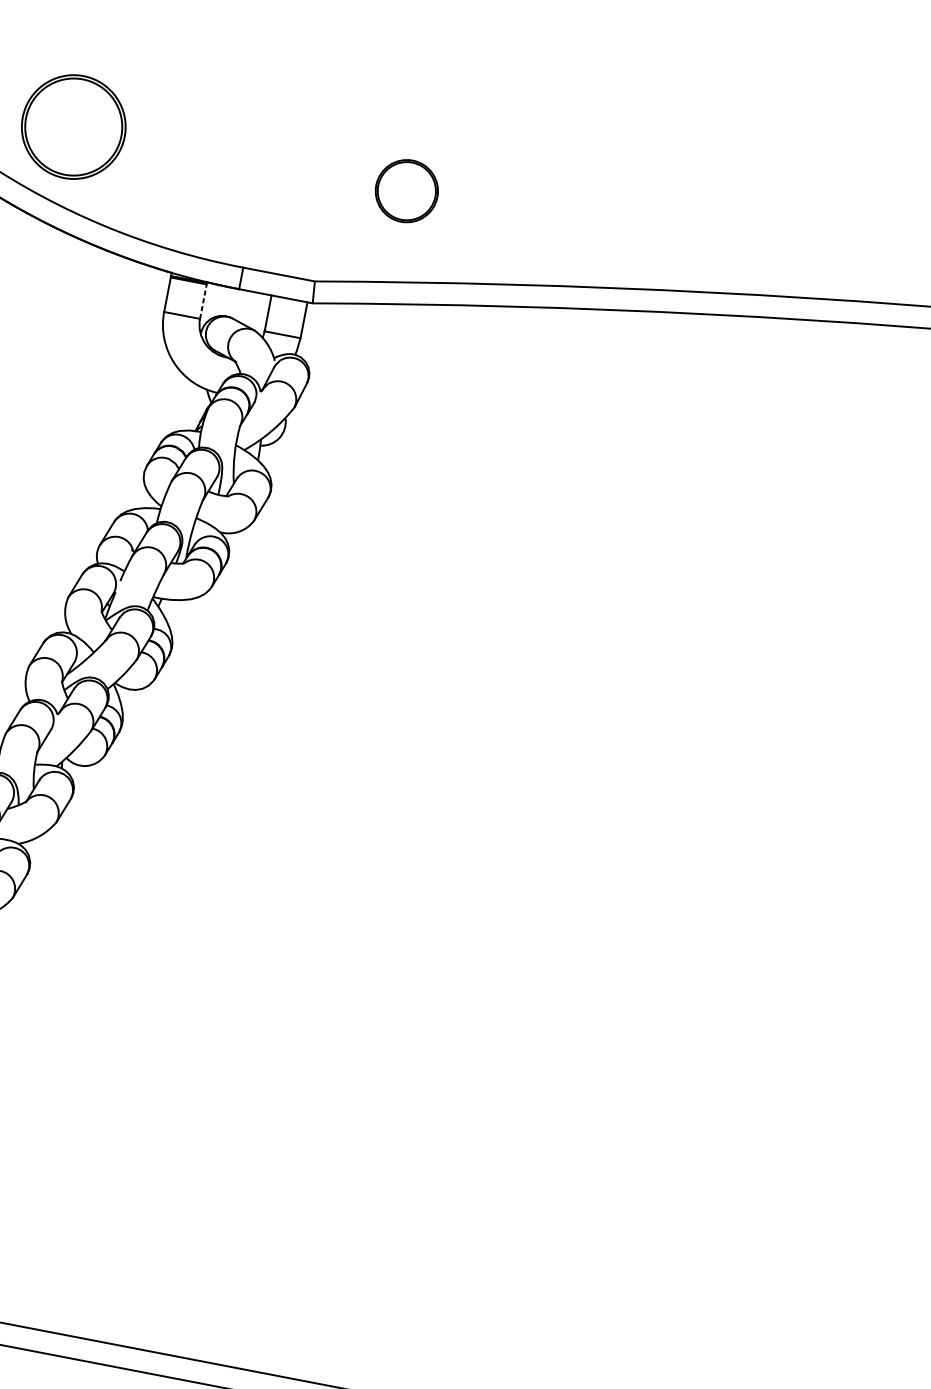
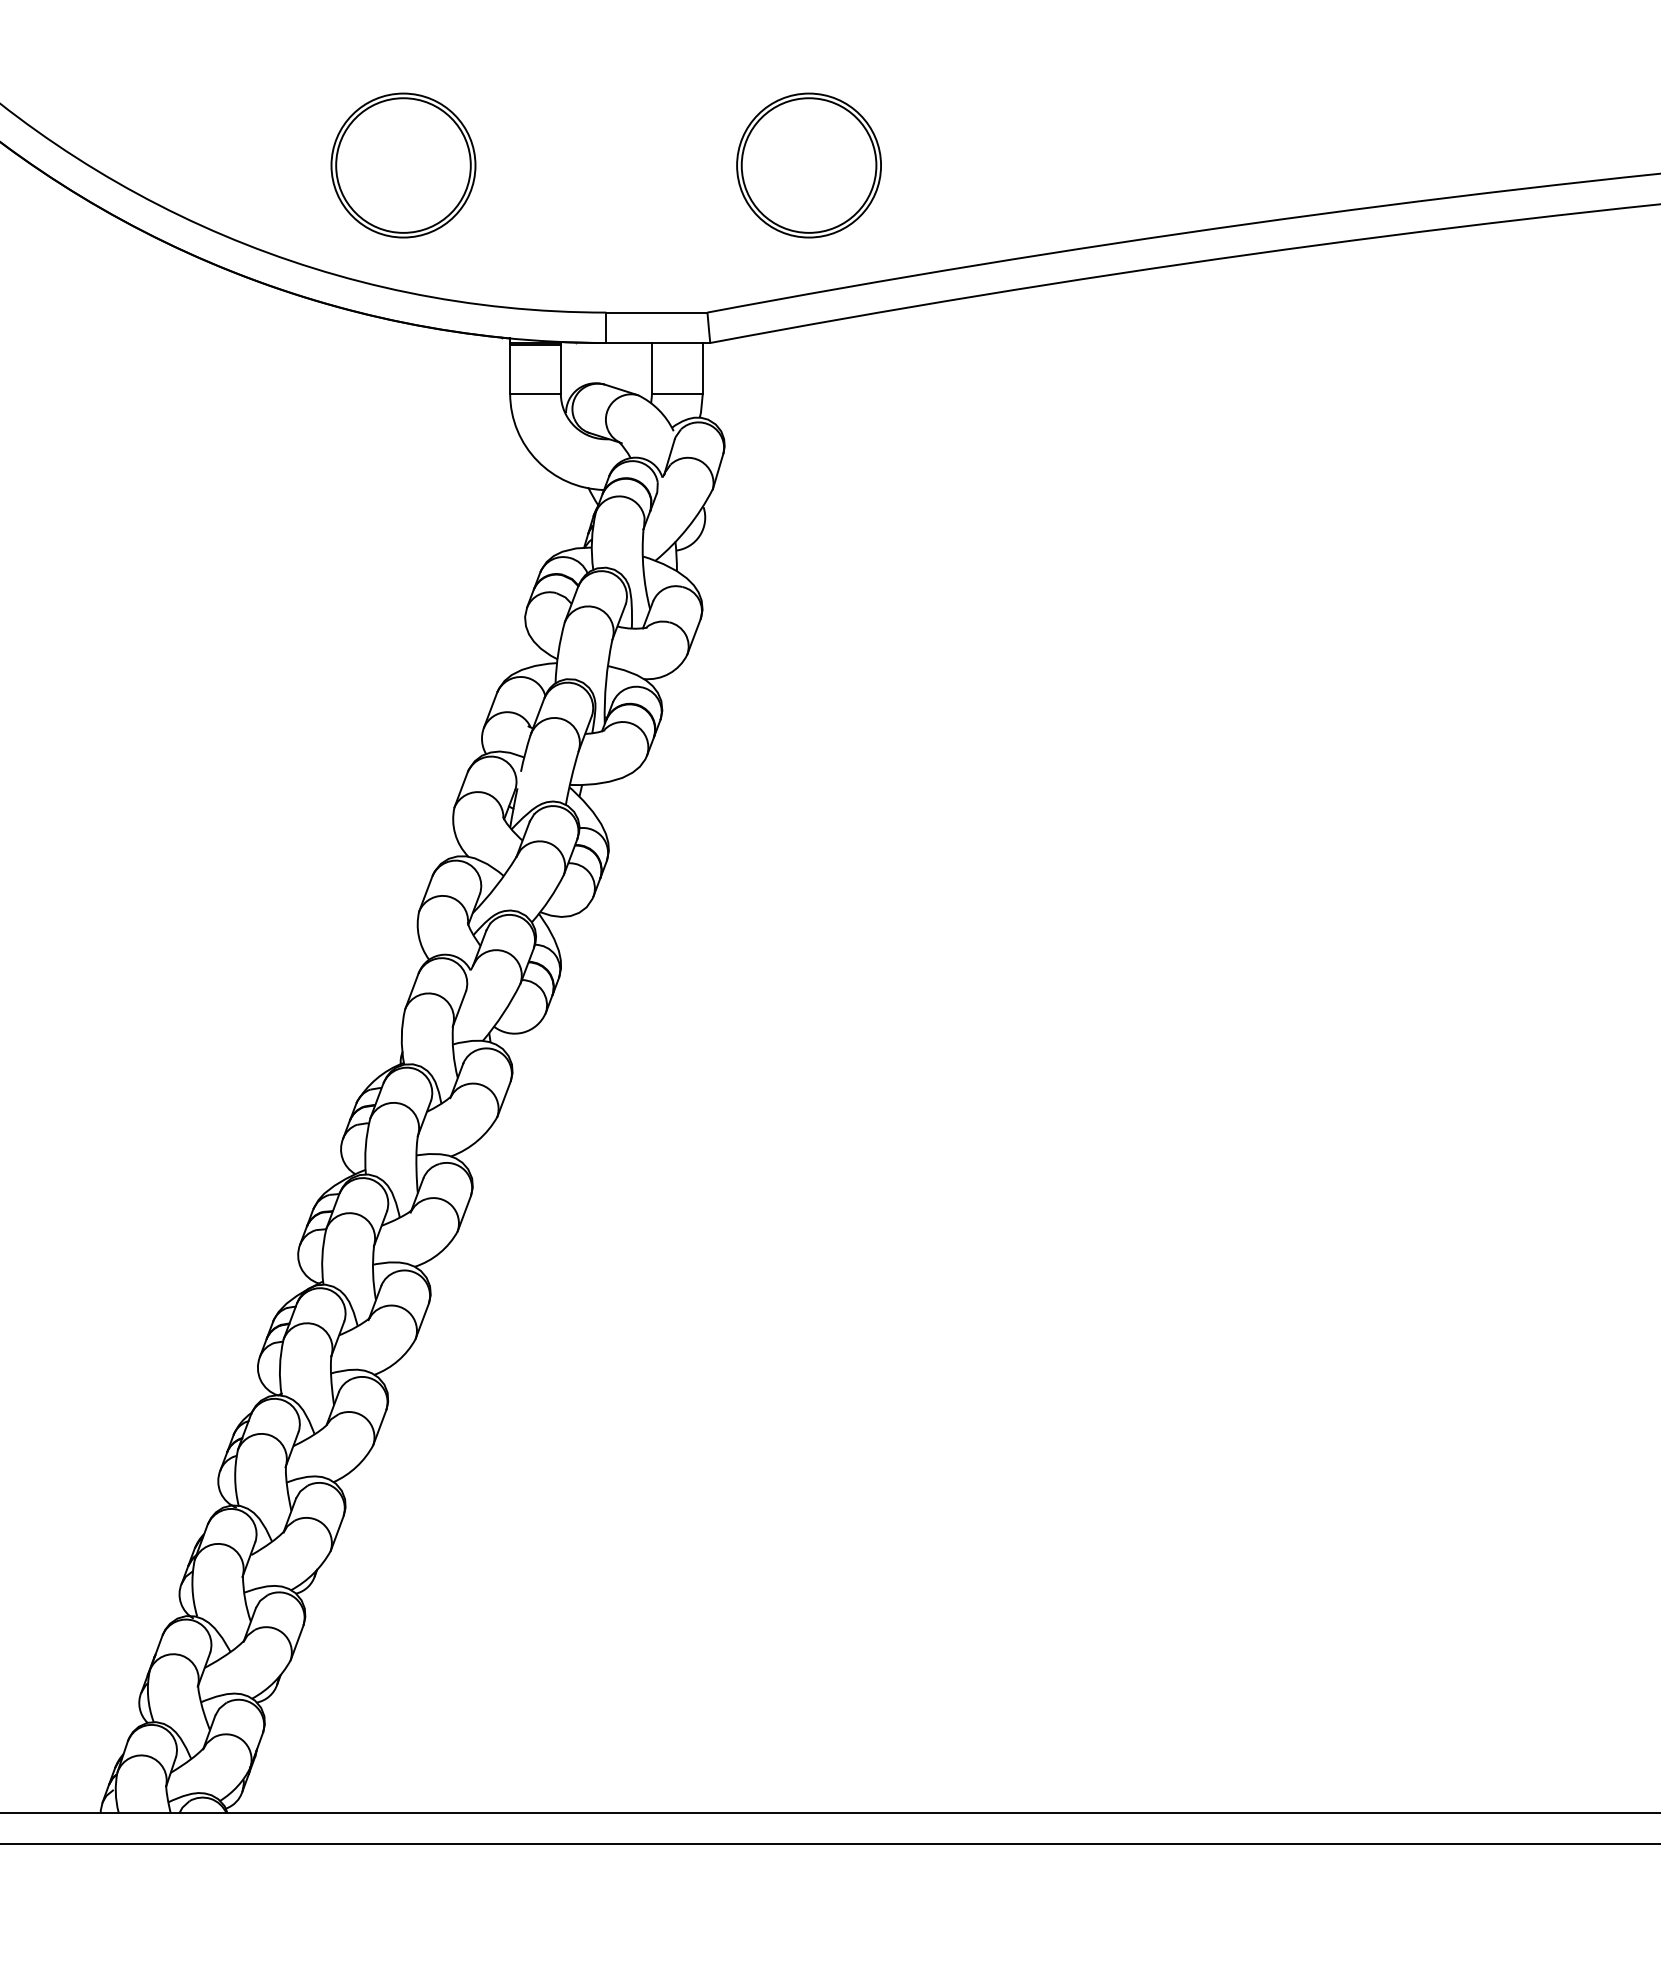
part: (73, 127) -> (403, 165), moved
part: (406, 191) -> (808, 165), size x1.67
line: (203, 300) -> (560, 368), dashed -> solid

